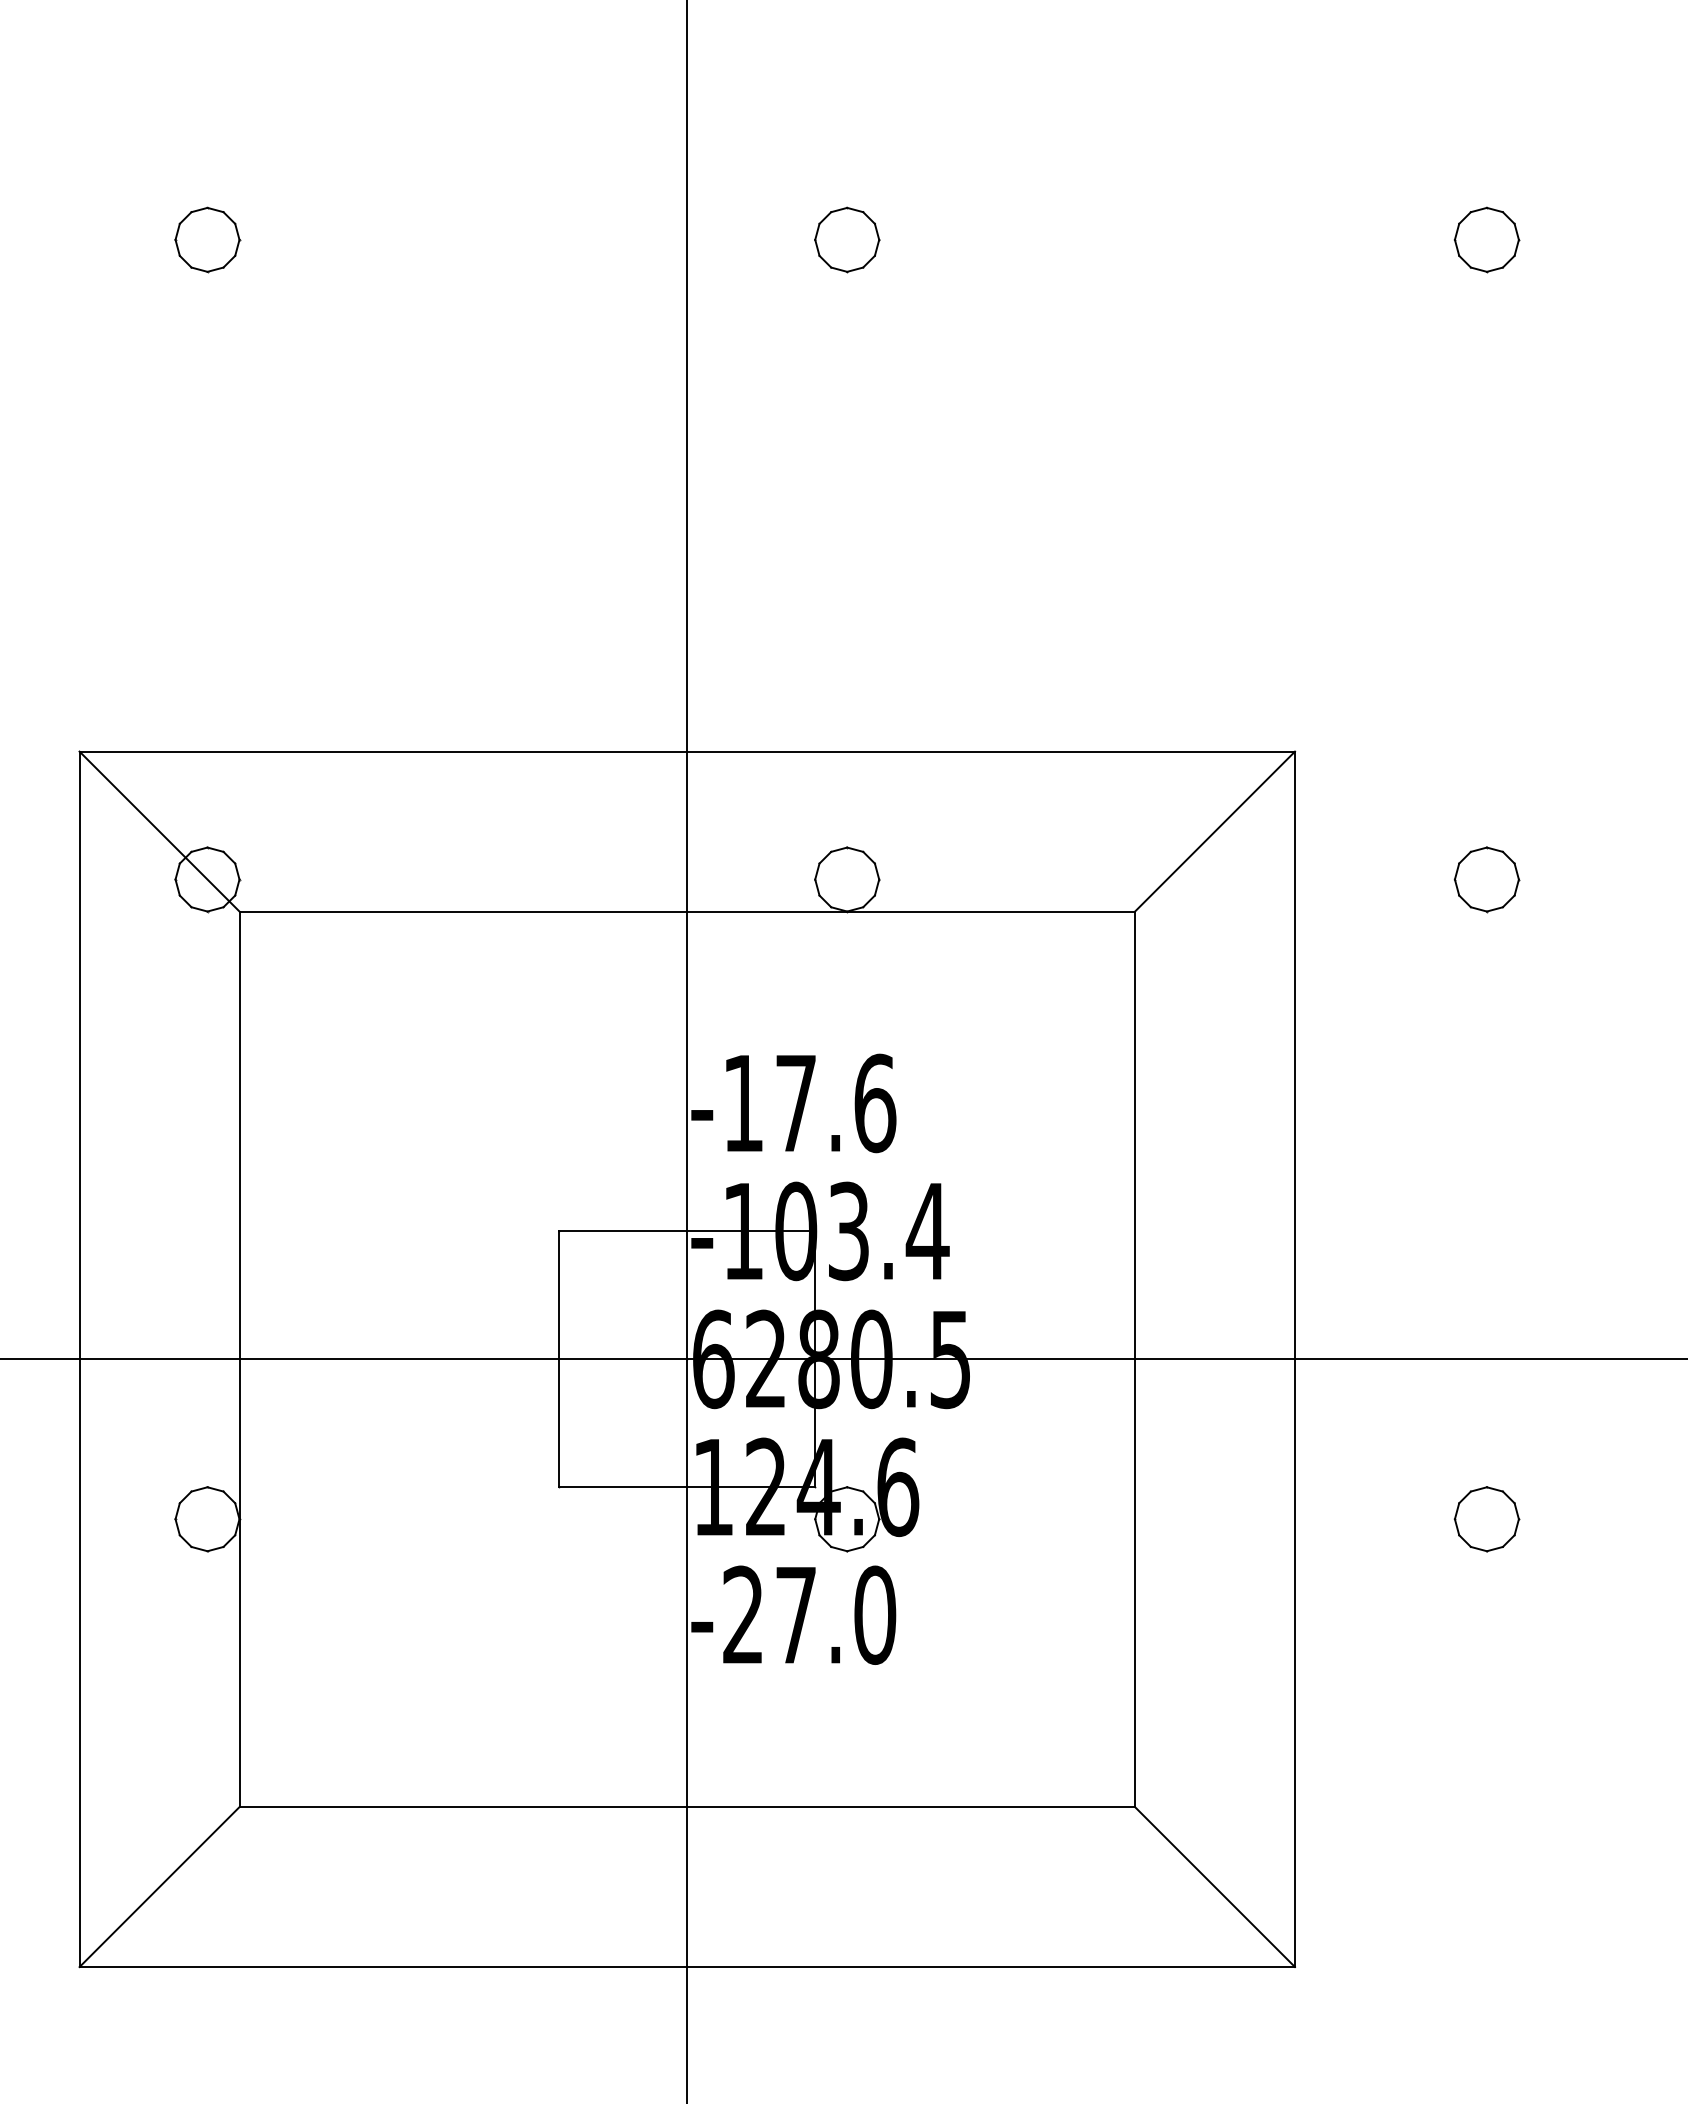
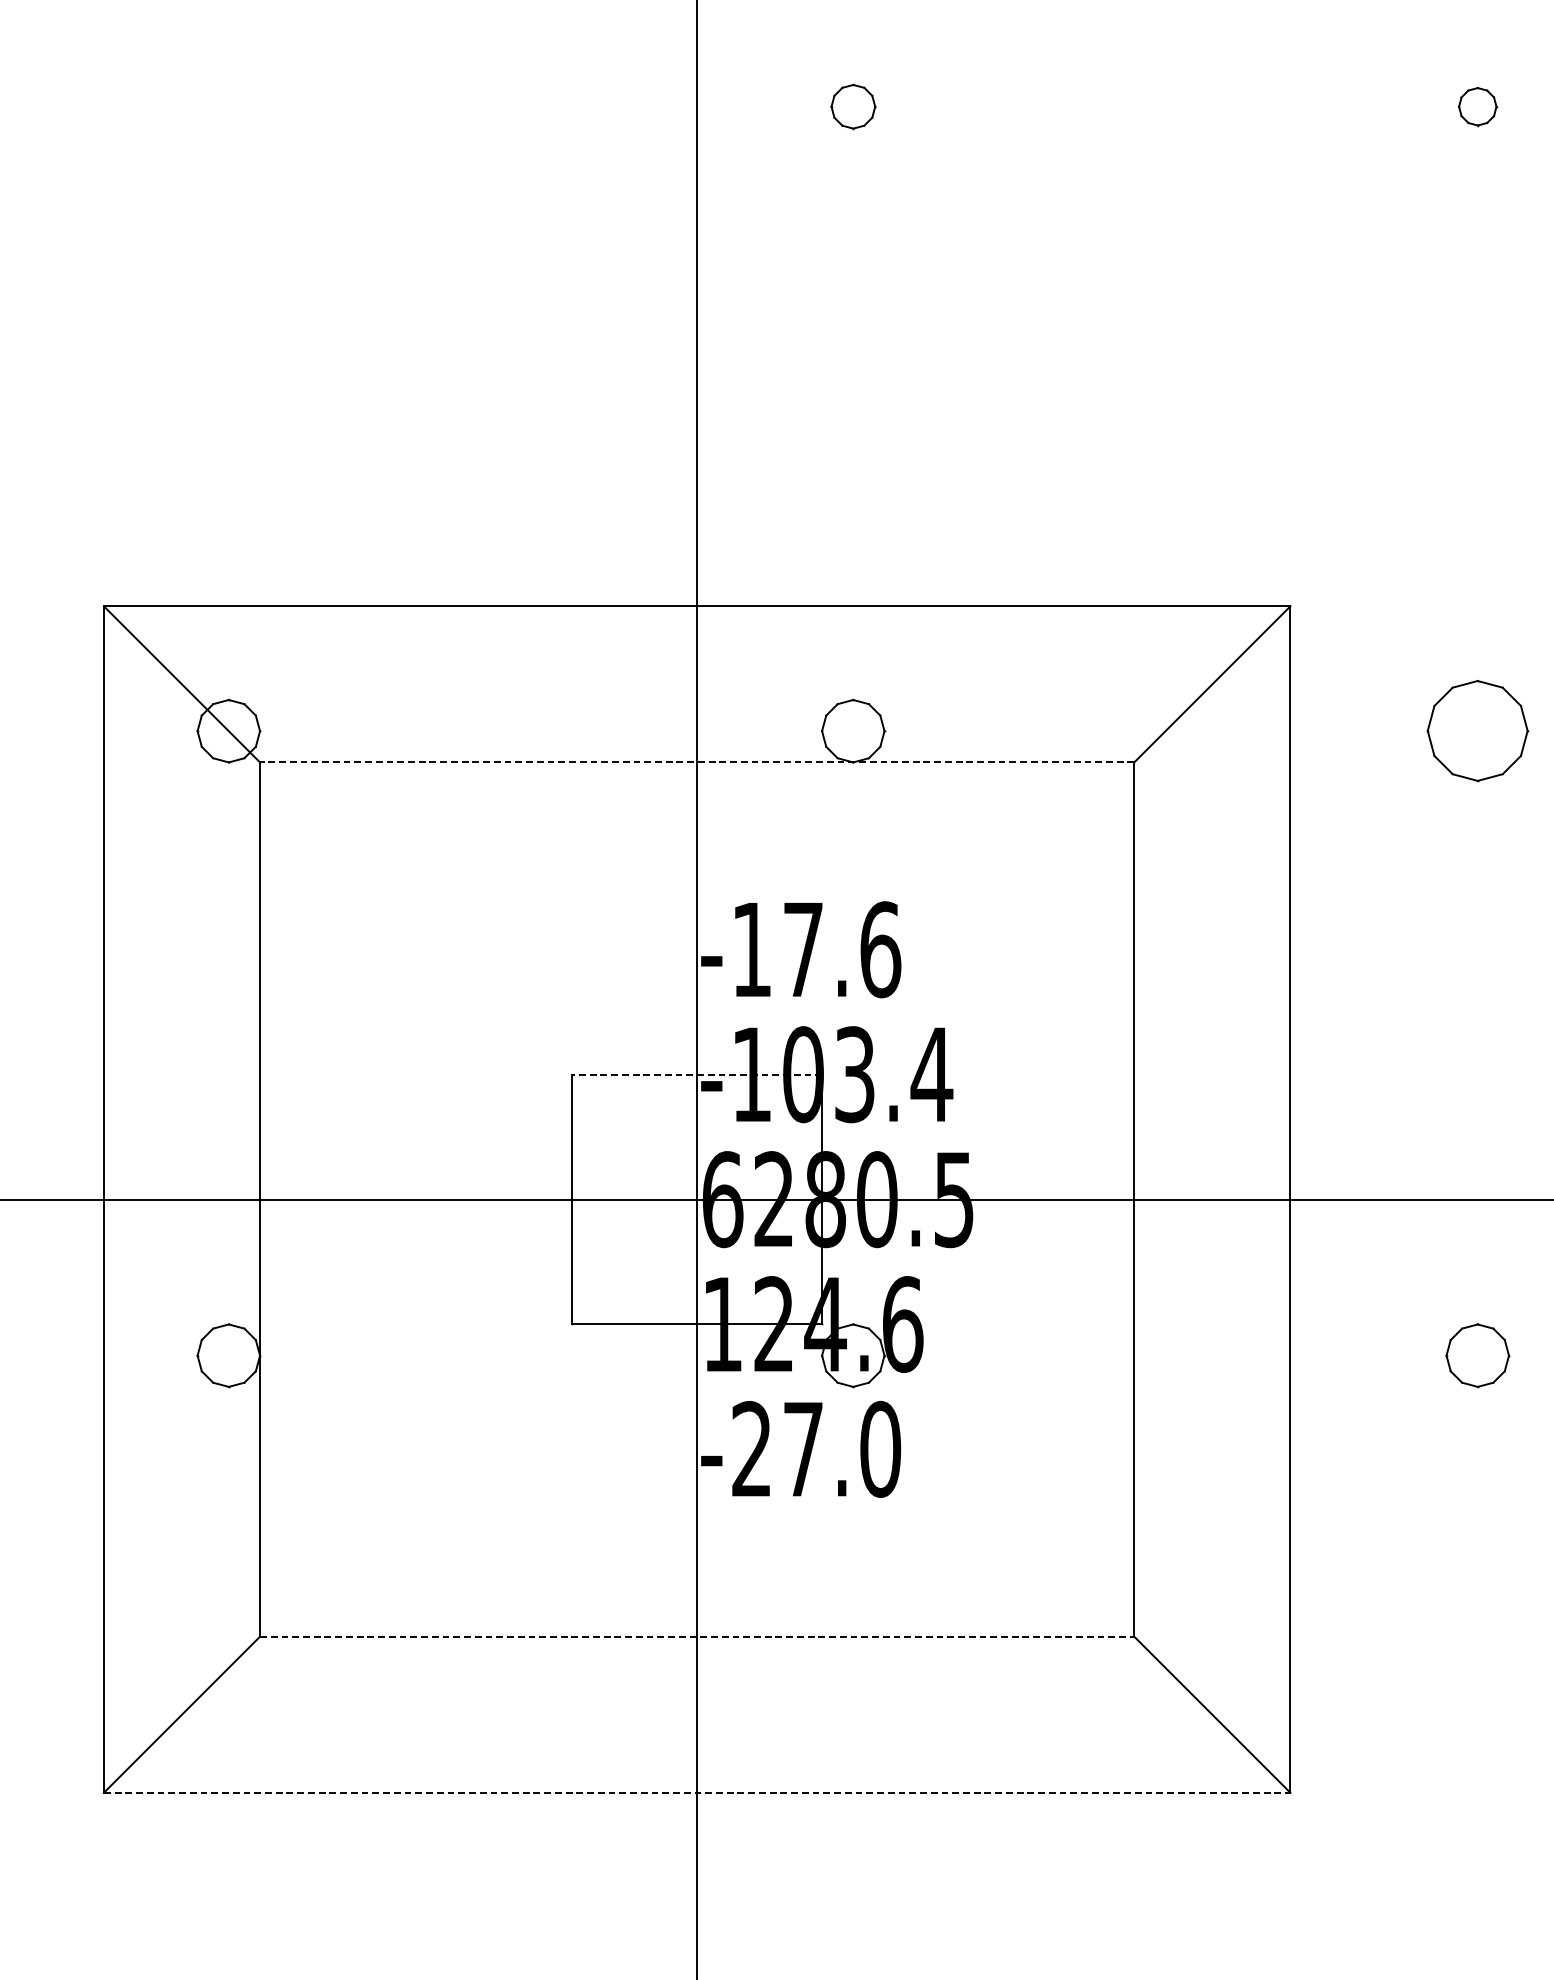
part: (207, 239) -> (228, 106), removed
part: (847, 239) -> (853, 106), size x0.7
part: (1486, 239) -> (1477, 106), size x0.6
part: (1486, 879) -> (1477, 731), size x1.6
line: (687, 911) -> (697, 762), solid -> dashed
line: (687, 1231) -> (697, 1074), solid -> dashed
line: (687, 1807) -> (697, 1637), solid -> dashed
line: (687, 1967) -> (697, 1793), solid -> dashed

